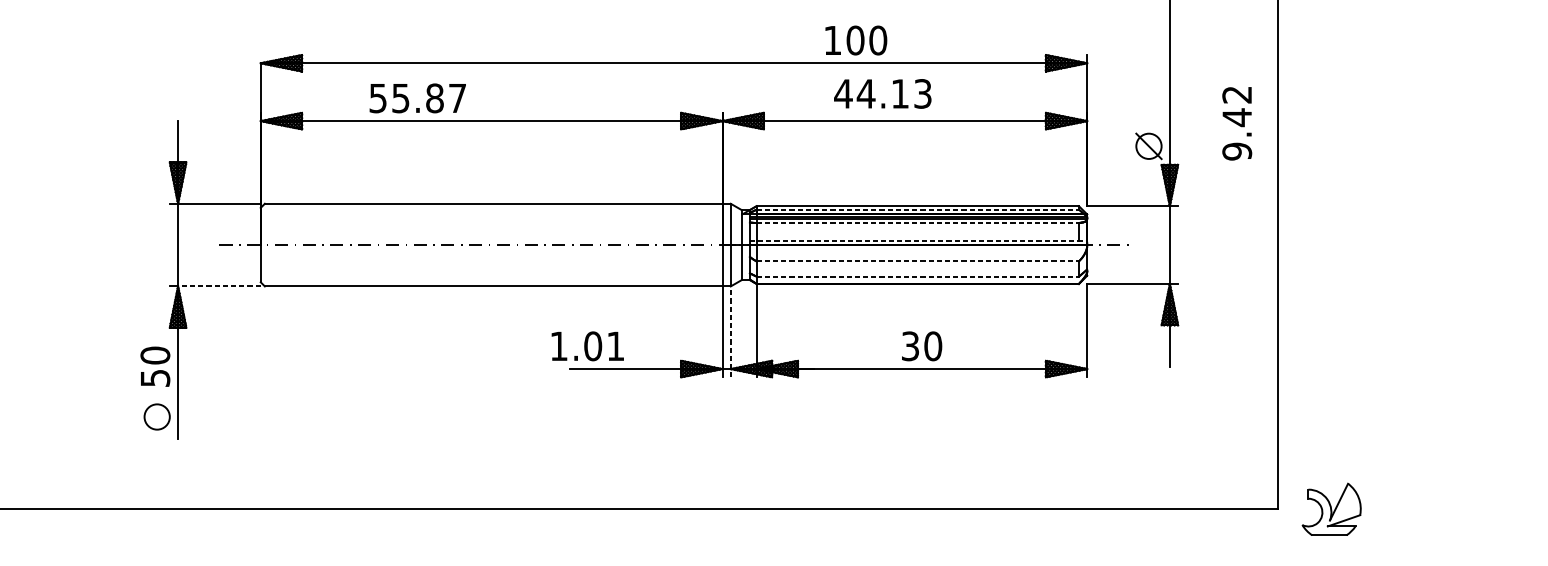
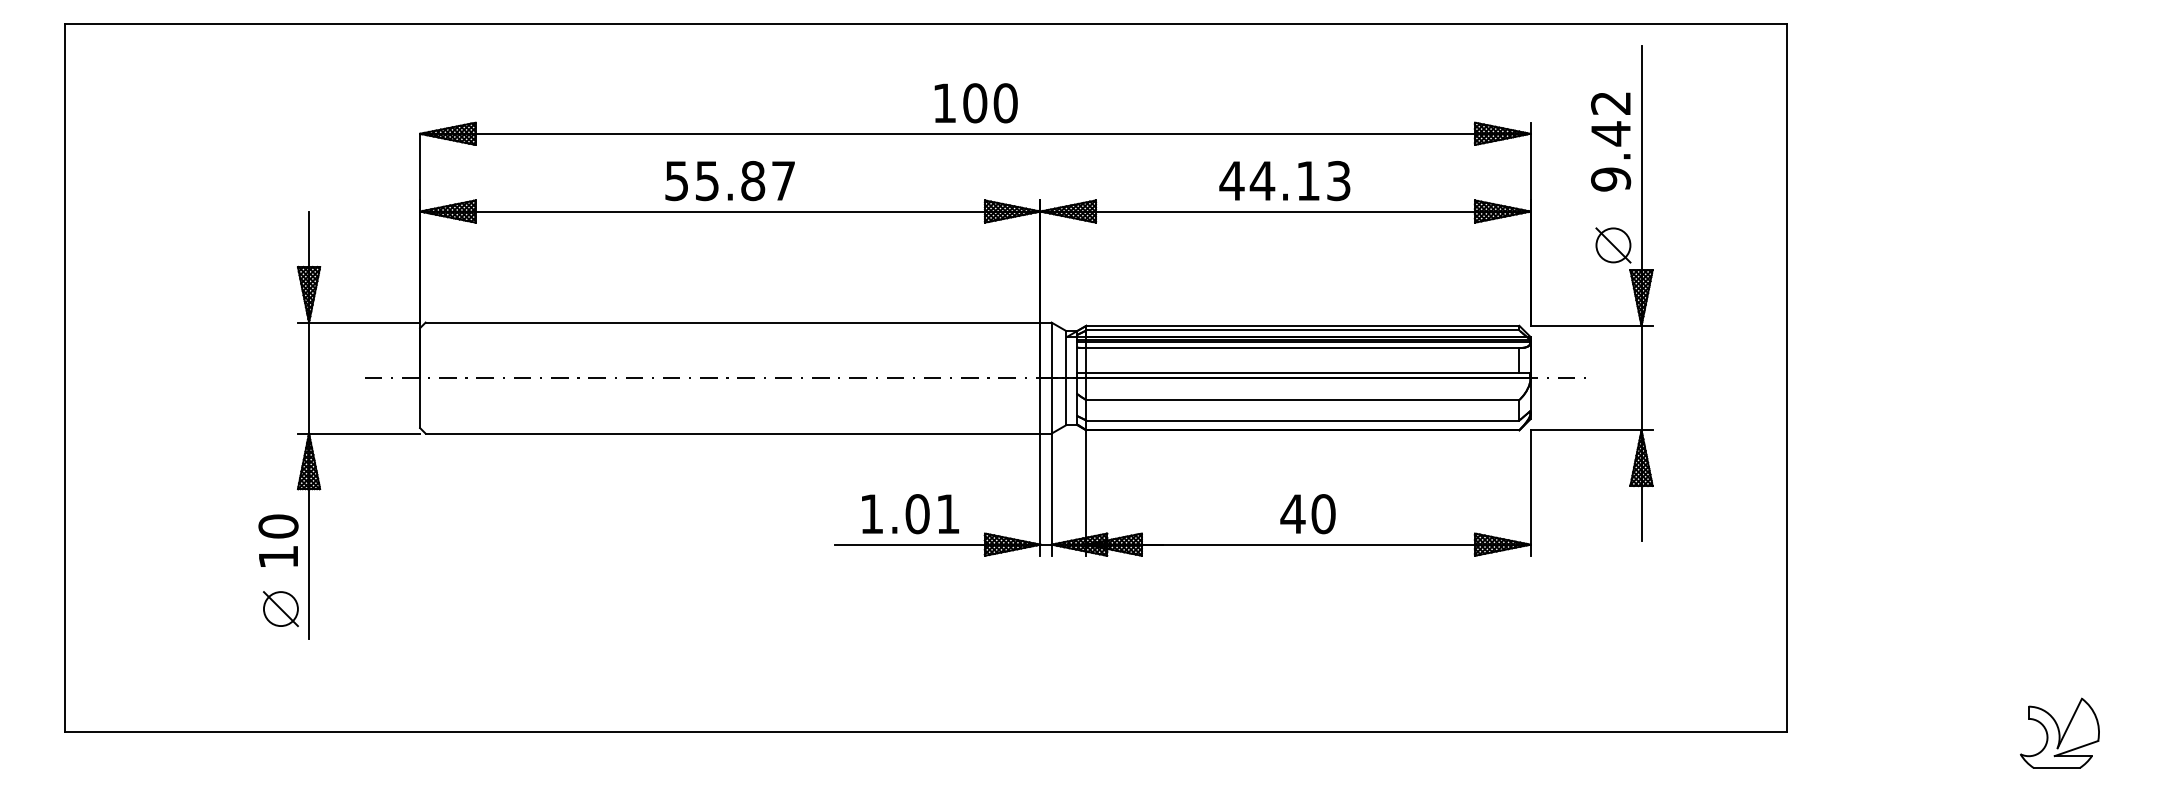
text: (855, 40) -> (975, 103), moved
text: (882, 94) -> (1284, 181), moved
text: (417, 98) -> (729, 181), moved
text: (1237, 123) -> (1611, 141), moved
line: (917, 209) -> (1302, 330), dashed -> solid
line: (917, 223) -> (1302, 348), dashed -> solid
line: (919, 240) -> (1304, 372), dashed -> solid
line: (917, 261) -> (1302, 400), dashed -> solid
line: (917, 276) -> (1302, 420), dashed -> solid
line: (219, 286) -> (364, 433), dashed -> solid
line: (730, 331) -> (1051, 494), dashed -> solid
text: (587, 346) -> (910, 514), moved
text: (910, 346) -> (1292, 514), 30 -> 40
text: (155, 378) -> (278, 557), 50 -> 10
line: (156, 417) -> (280, 609), added
part: (1331, 508) -> (2059, 732), moved

